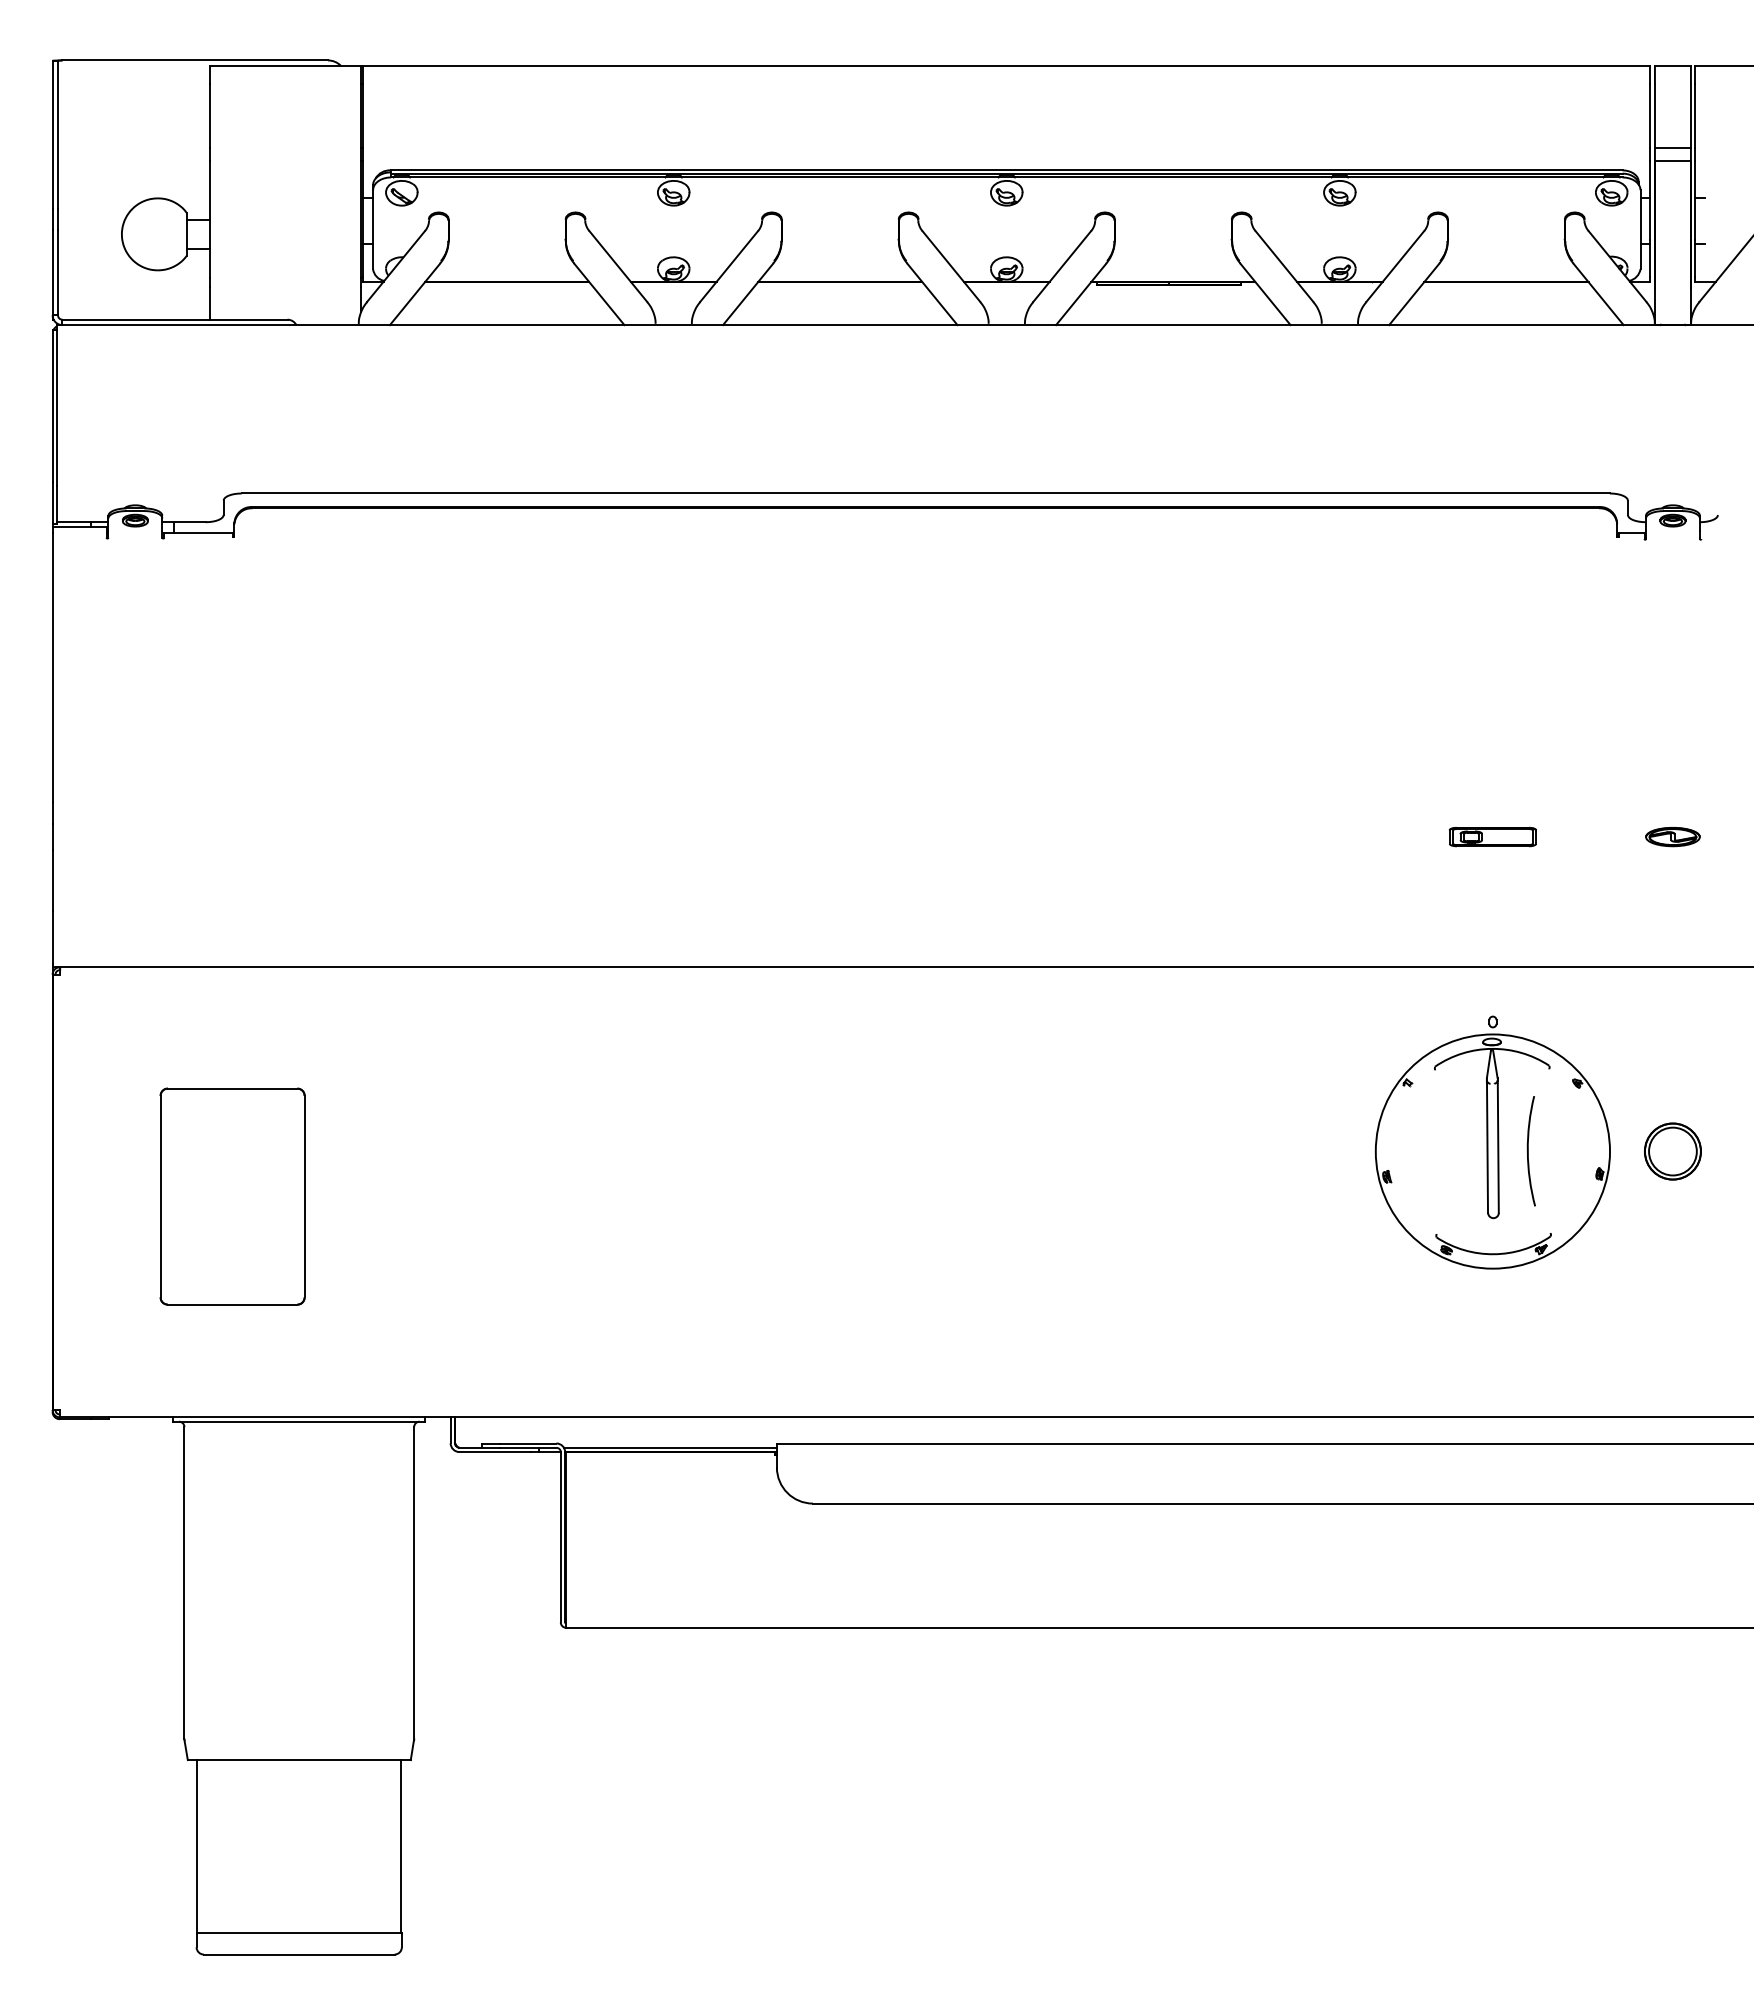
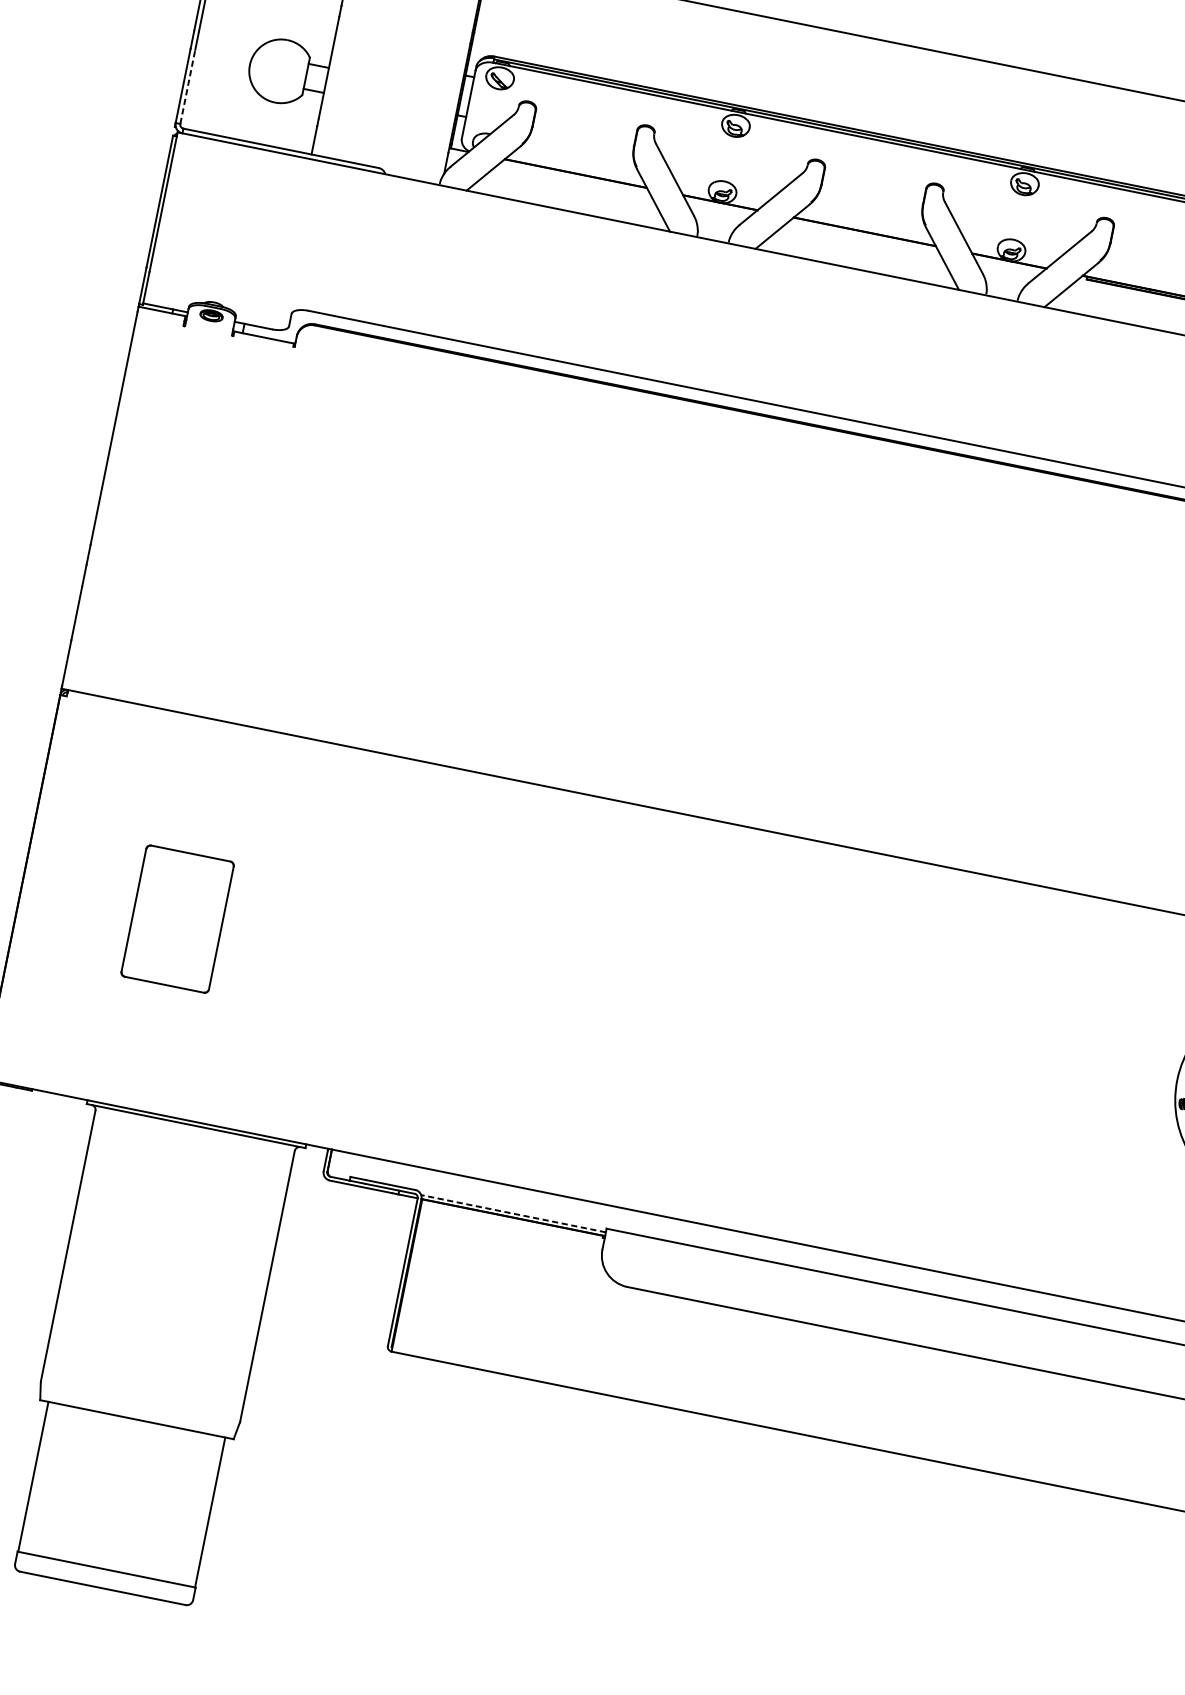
line: (58, 272) -> (188, 87), solid -> dashed
part: (232, 1196) -> (177, 919), size x0.7
line: (670, 1447) -> (513, 1213), solid -> dashed

